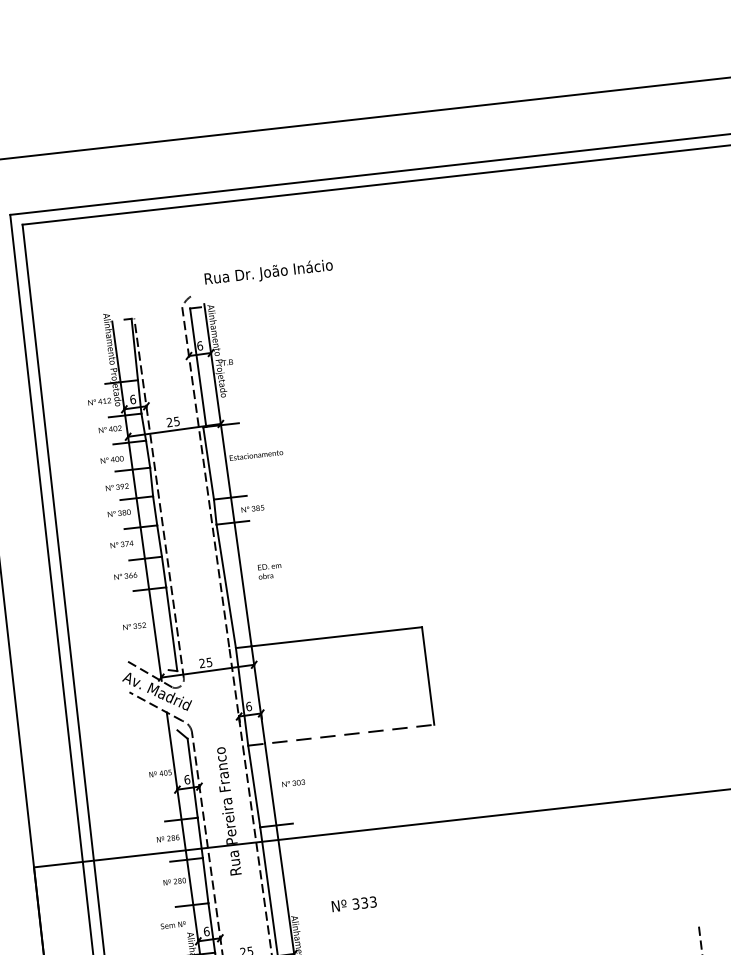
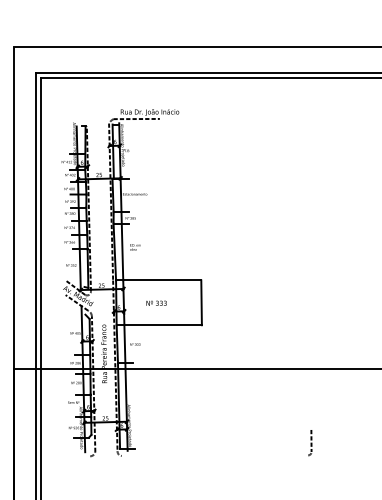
line: (240, 289) -> (136, 118), added
line: (341, 735) -> (159, 325), dashed -> solid
text: (353, 902) -> (156, 302), moved

